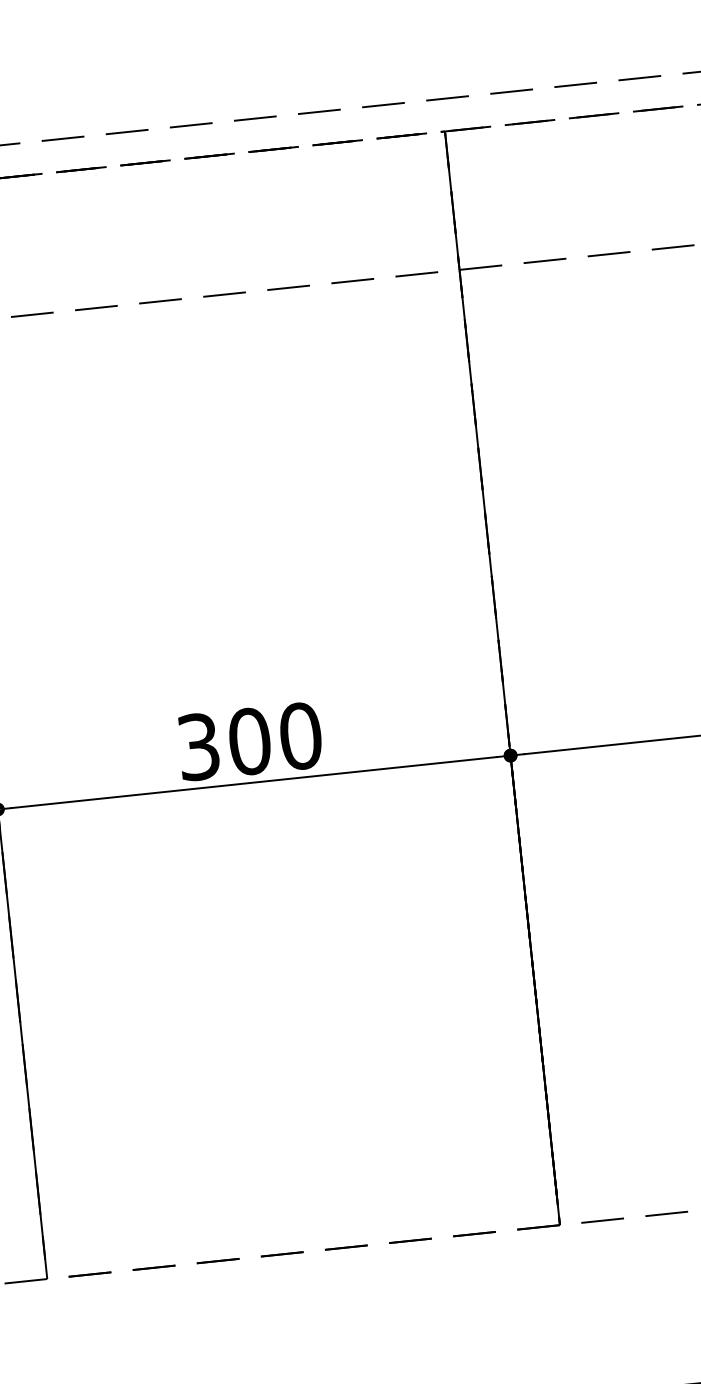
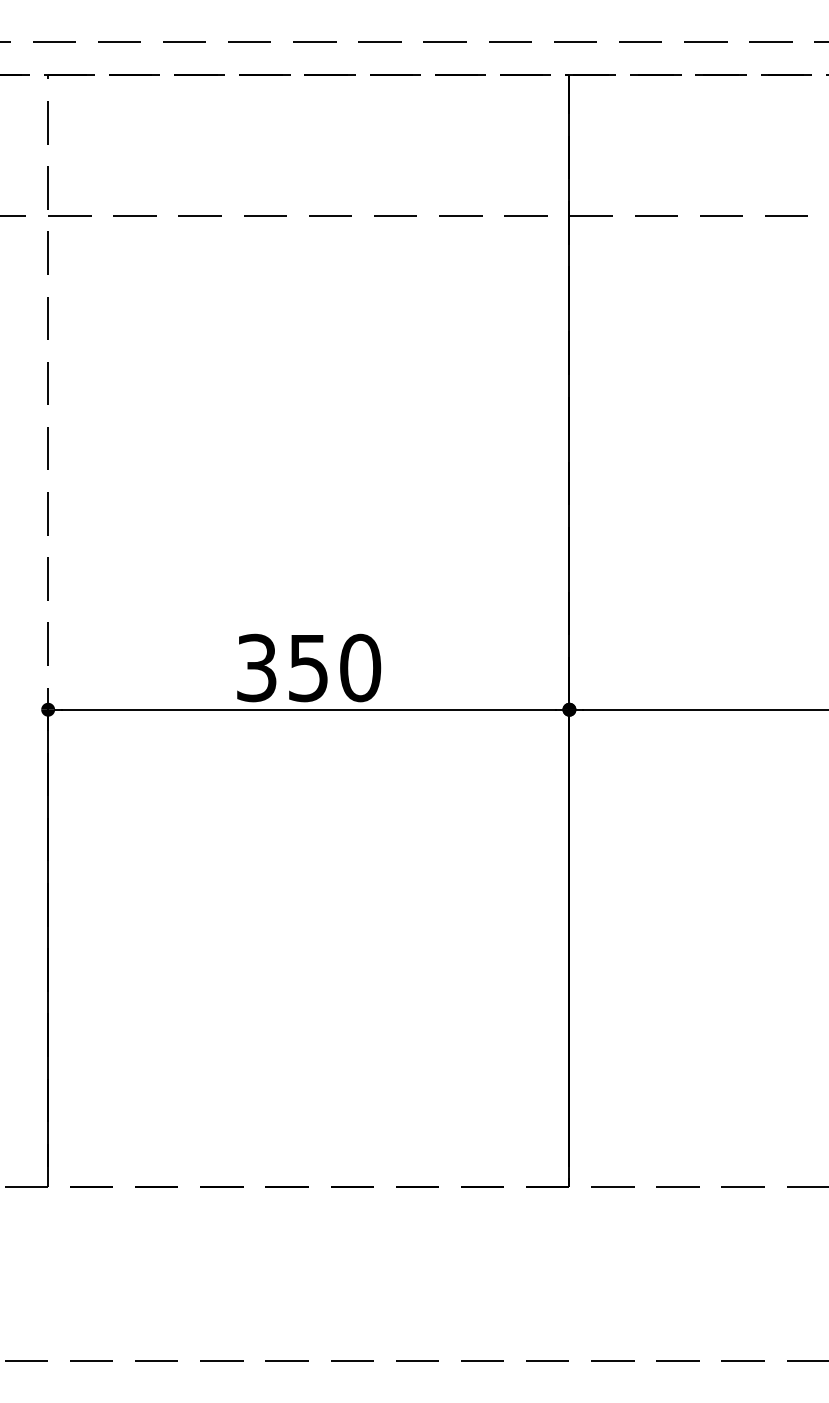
text: (249, 741) -> (308, 667), 300 -> 350

